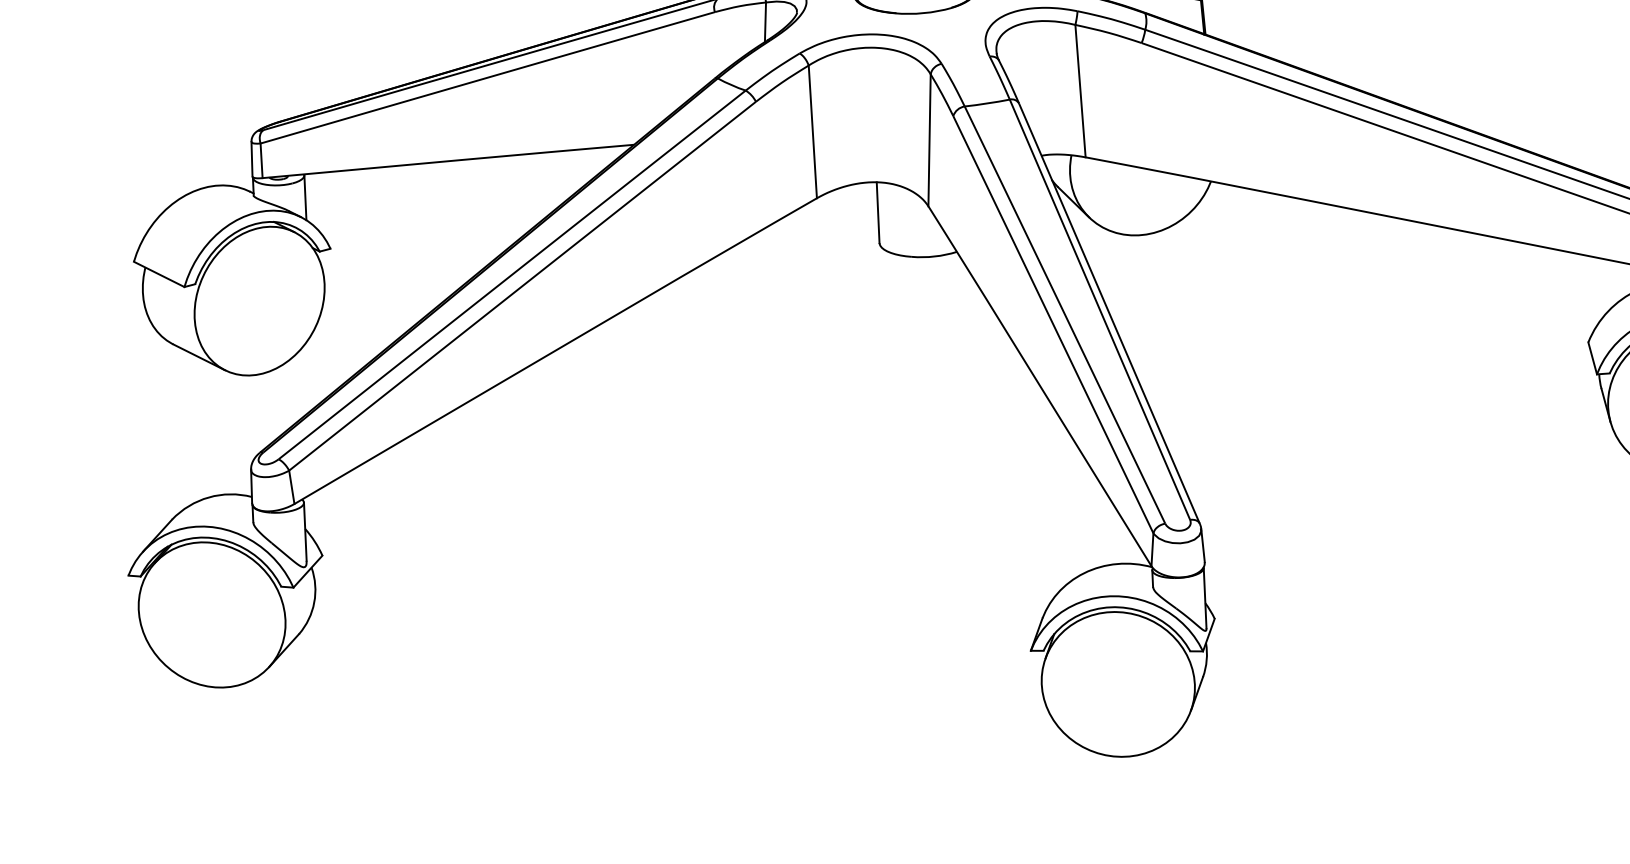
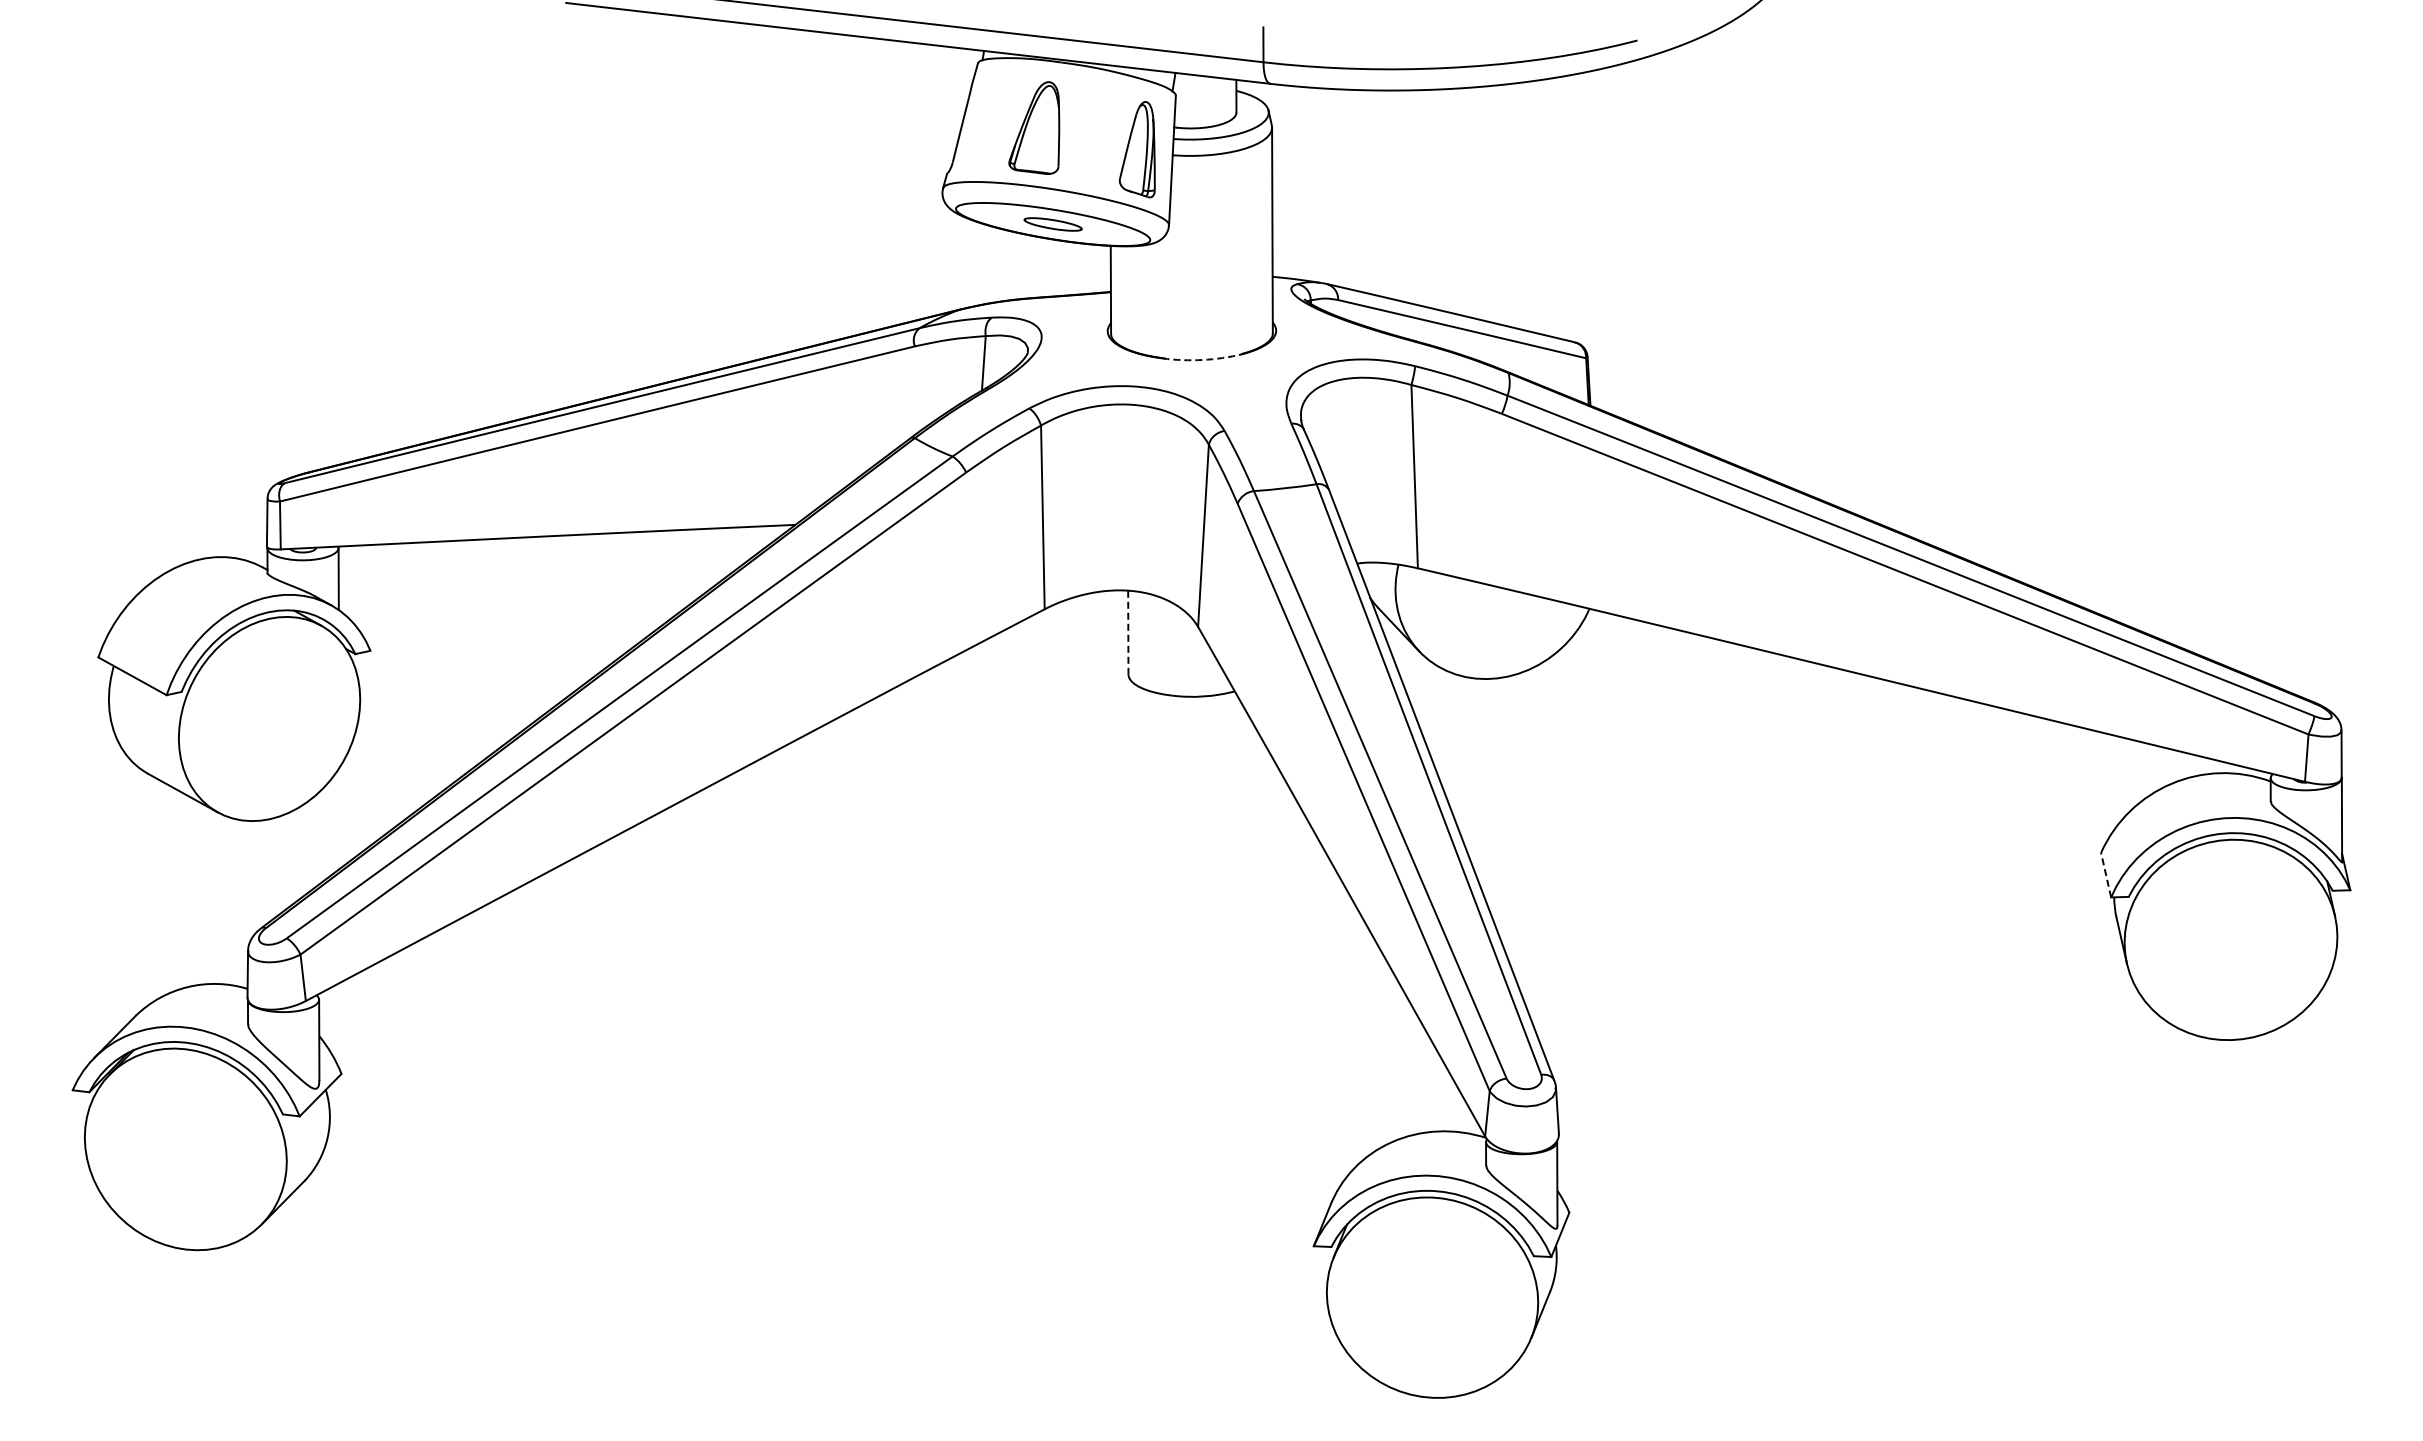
arc: (923, 13) -> (1202, 360), solid -> dashed
line: (878, 212) -> (1128, 632), solid -> dashed
line: (1592, 358) -> (2106, 875), solid -> dashed

